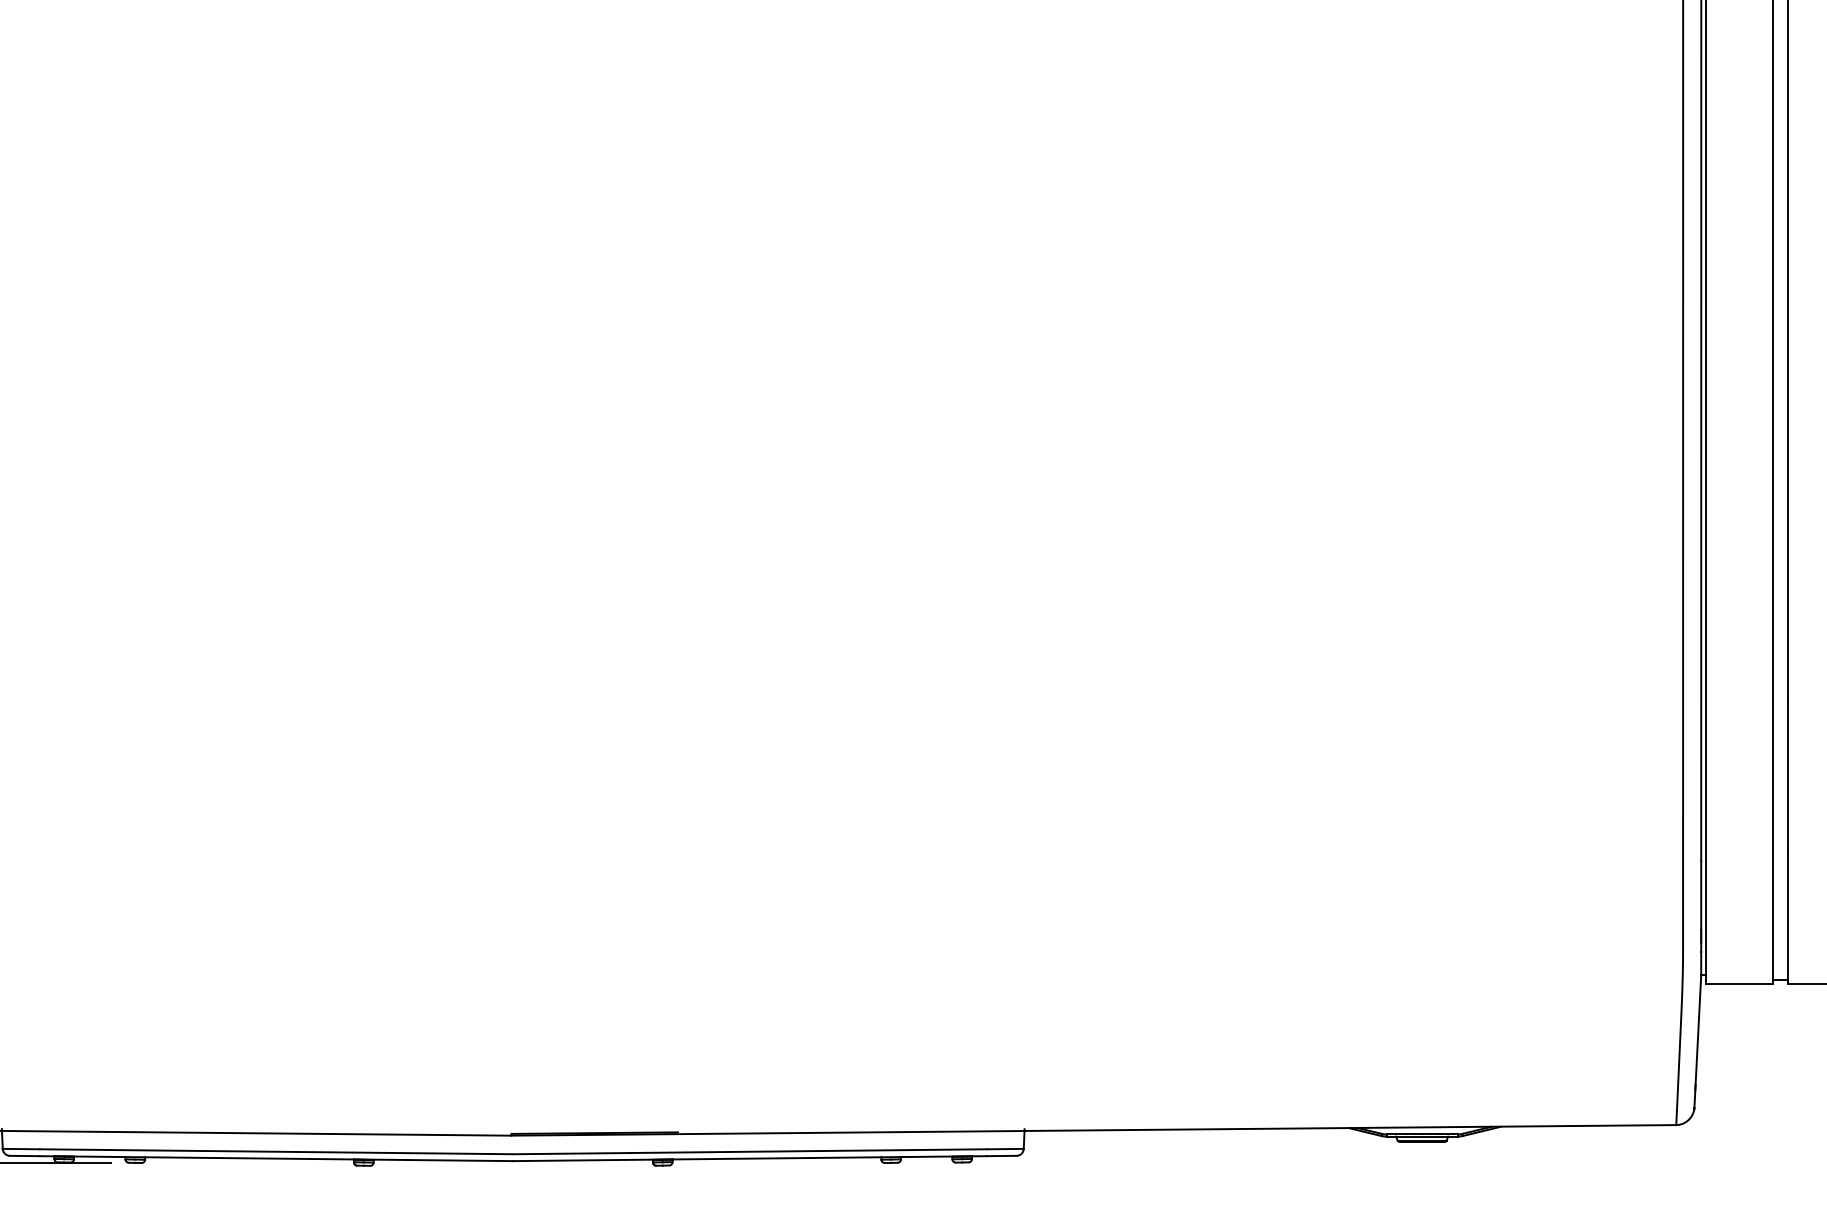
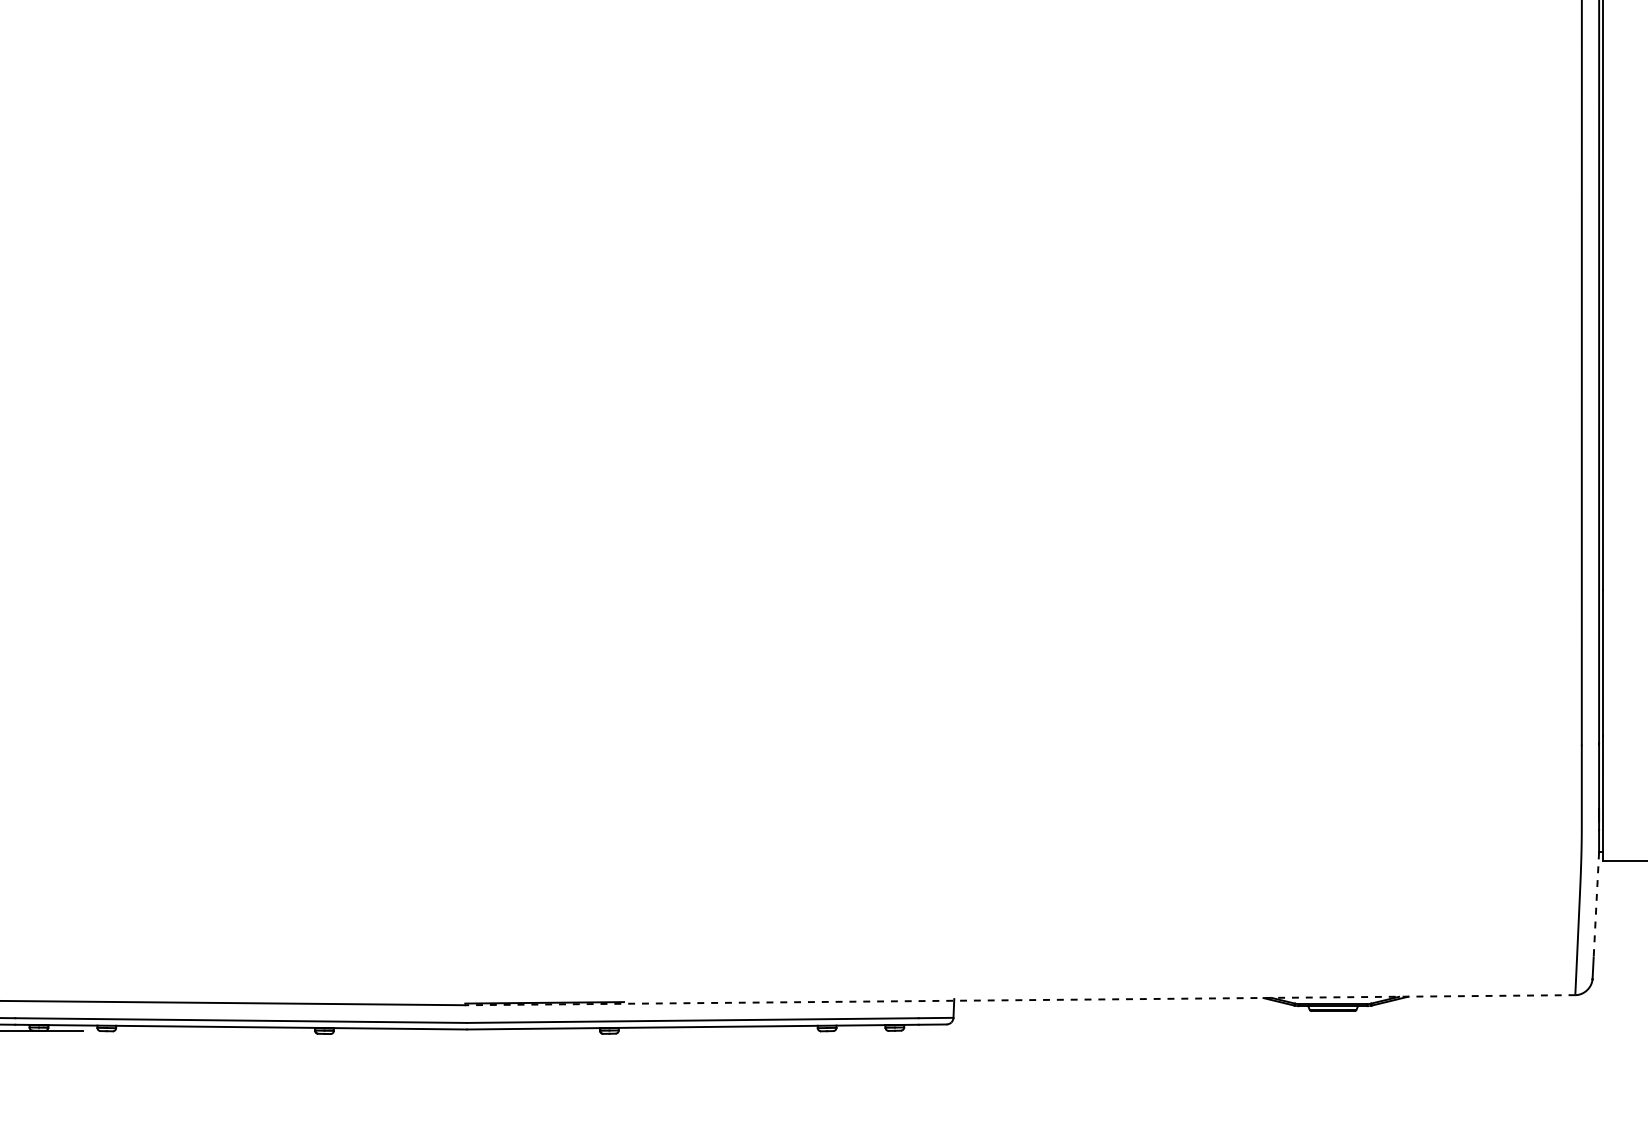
line: (1698, 1032) -> (1596, 906), solid -> dashed
line: (1093, 1130) -> (1019, 1000), solid -> dashed

